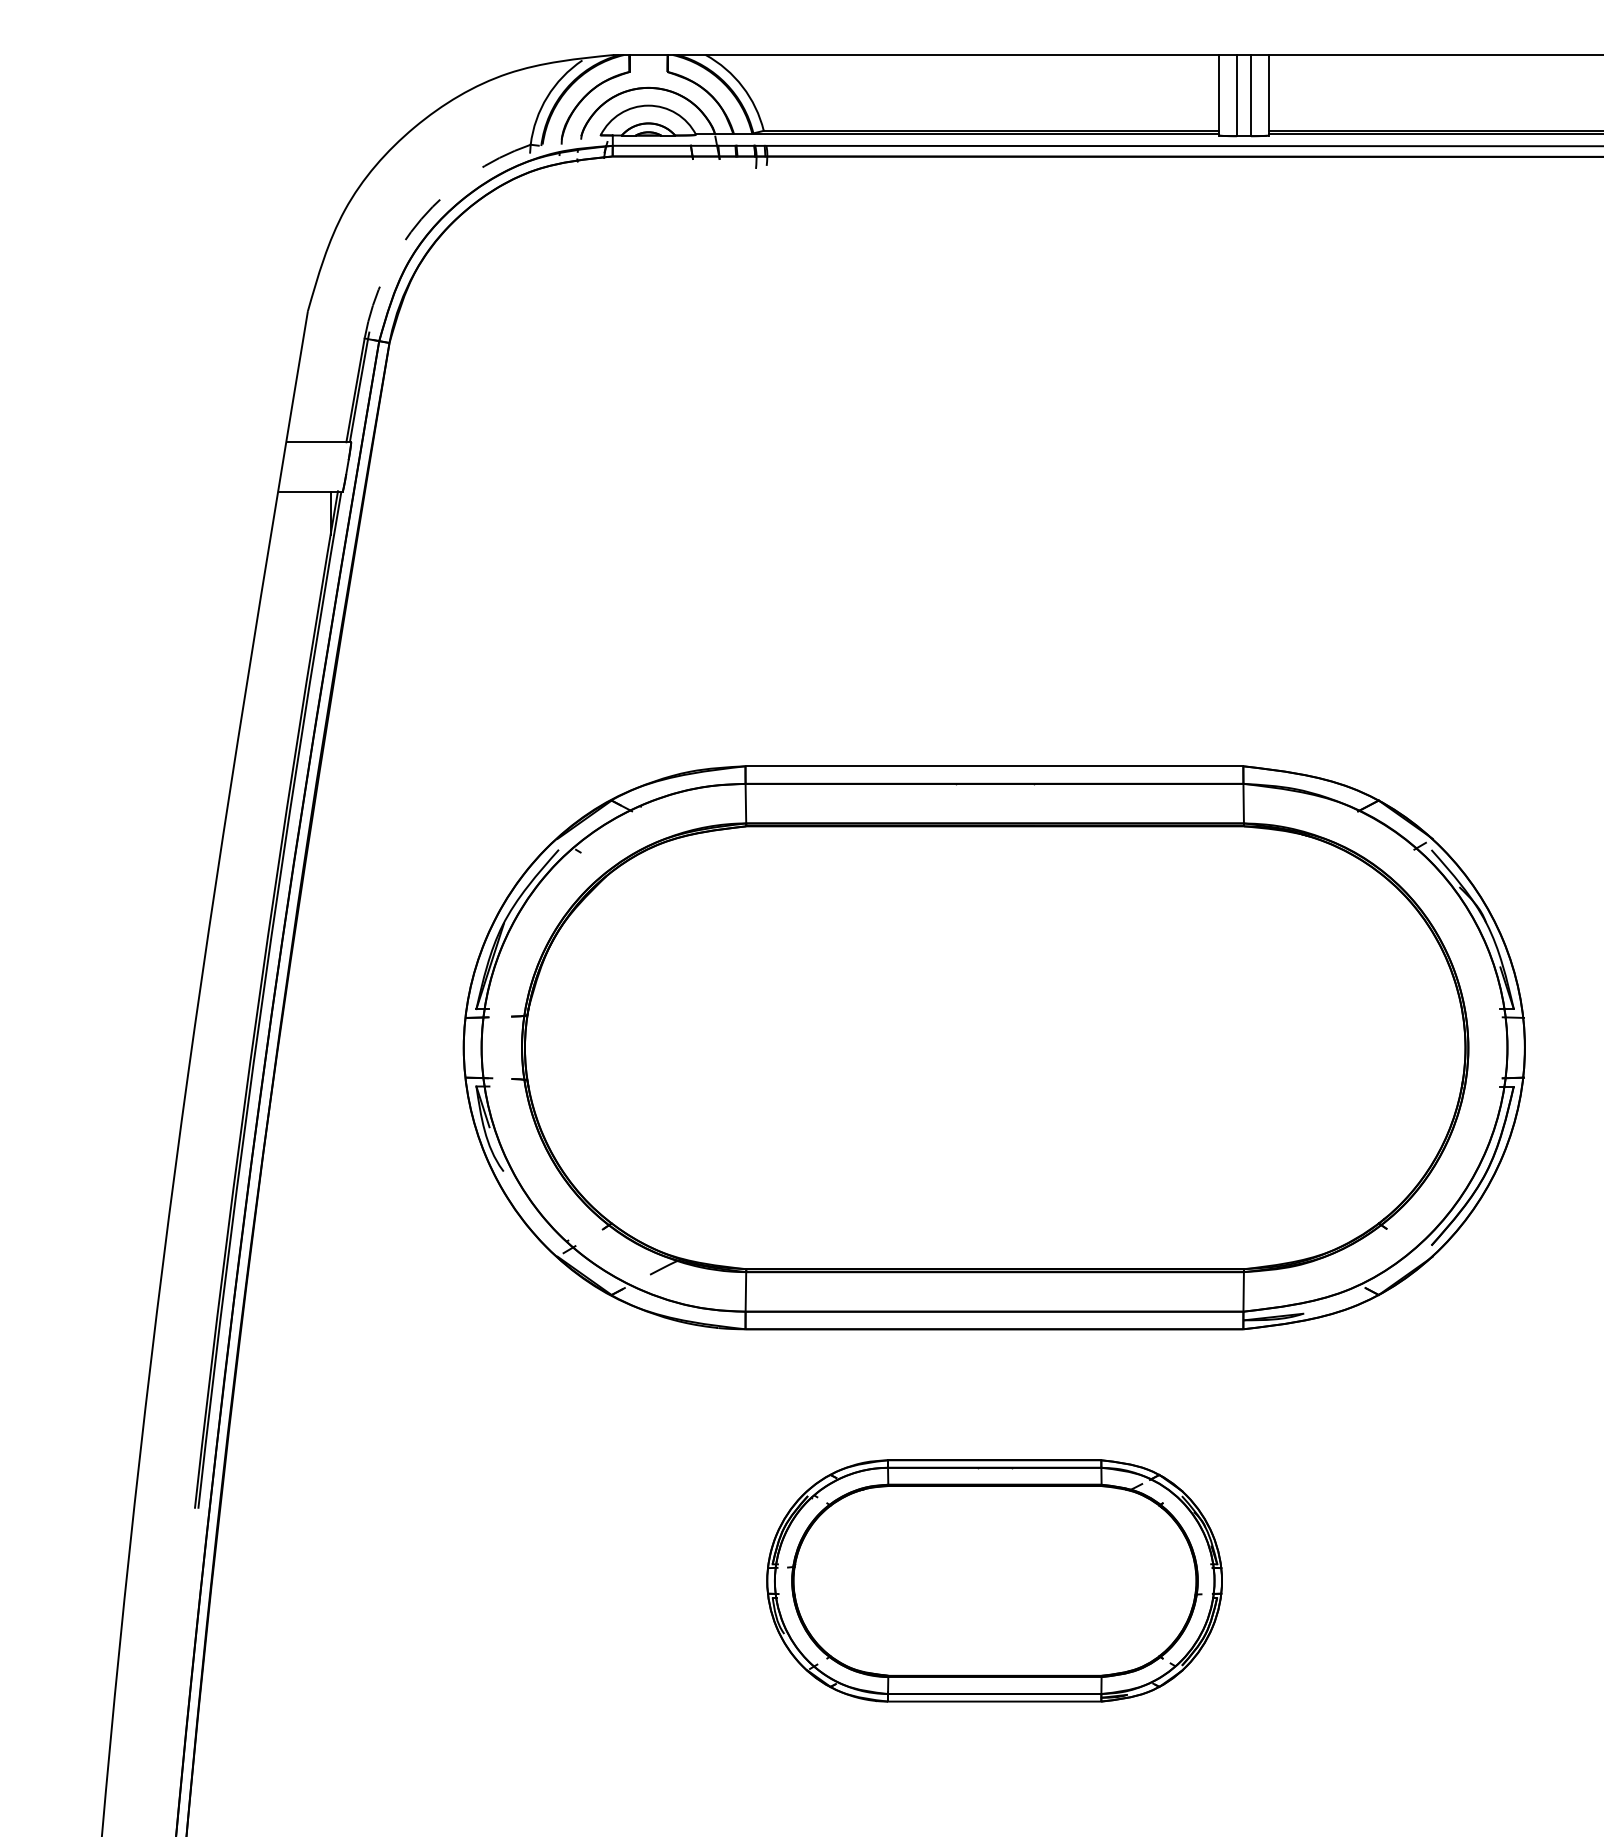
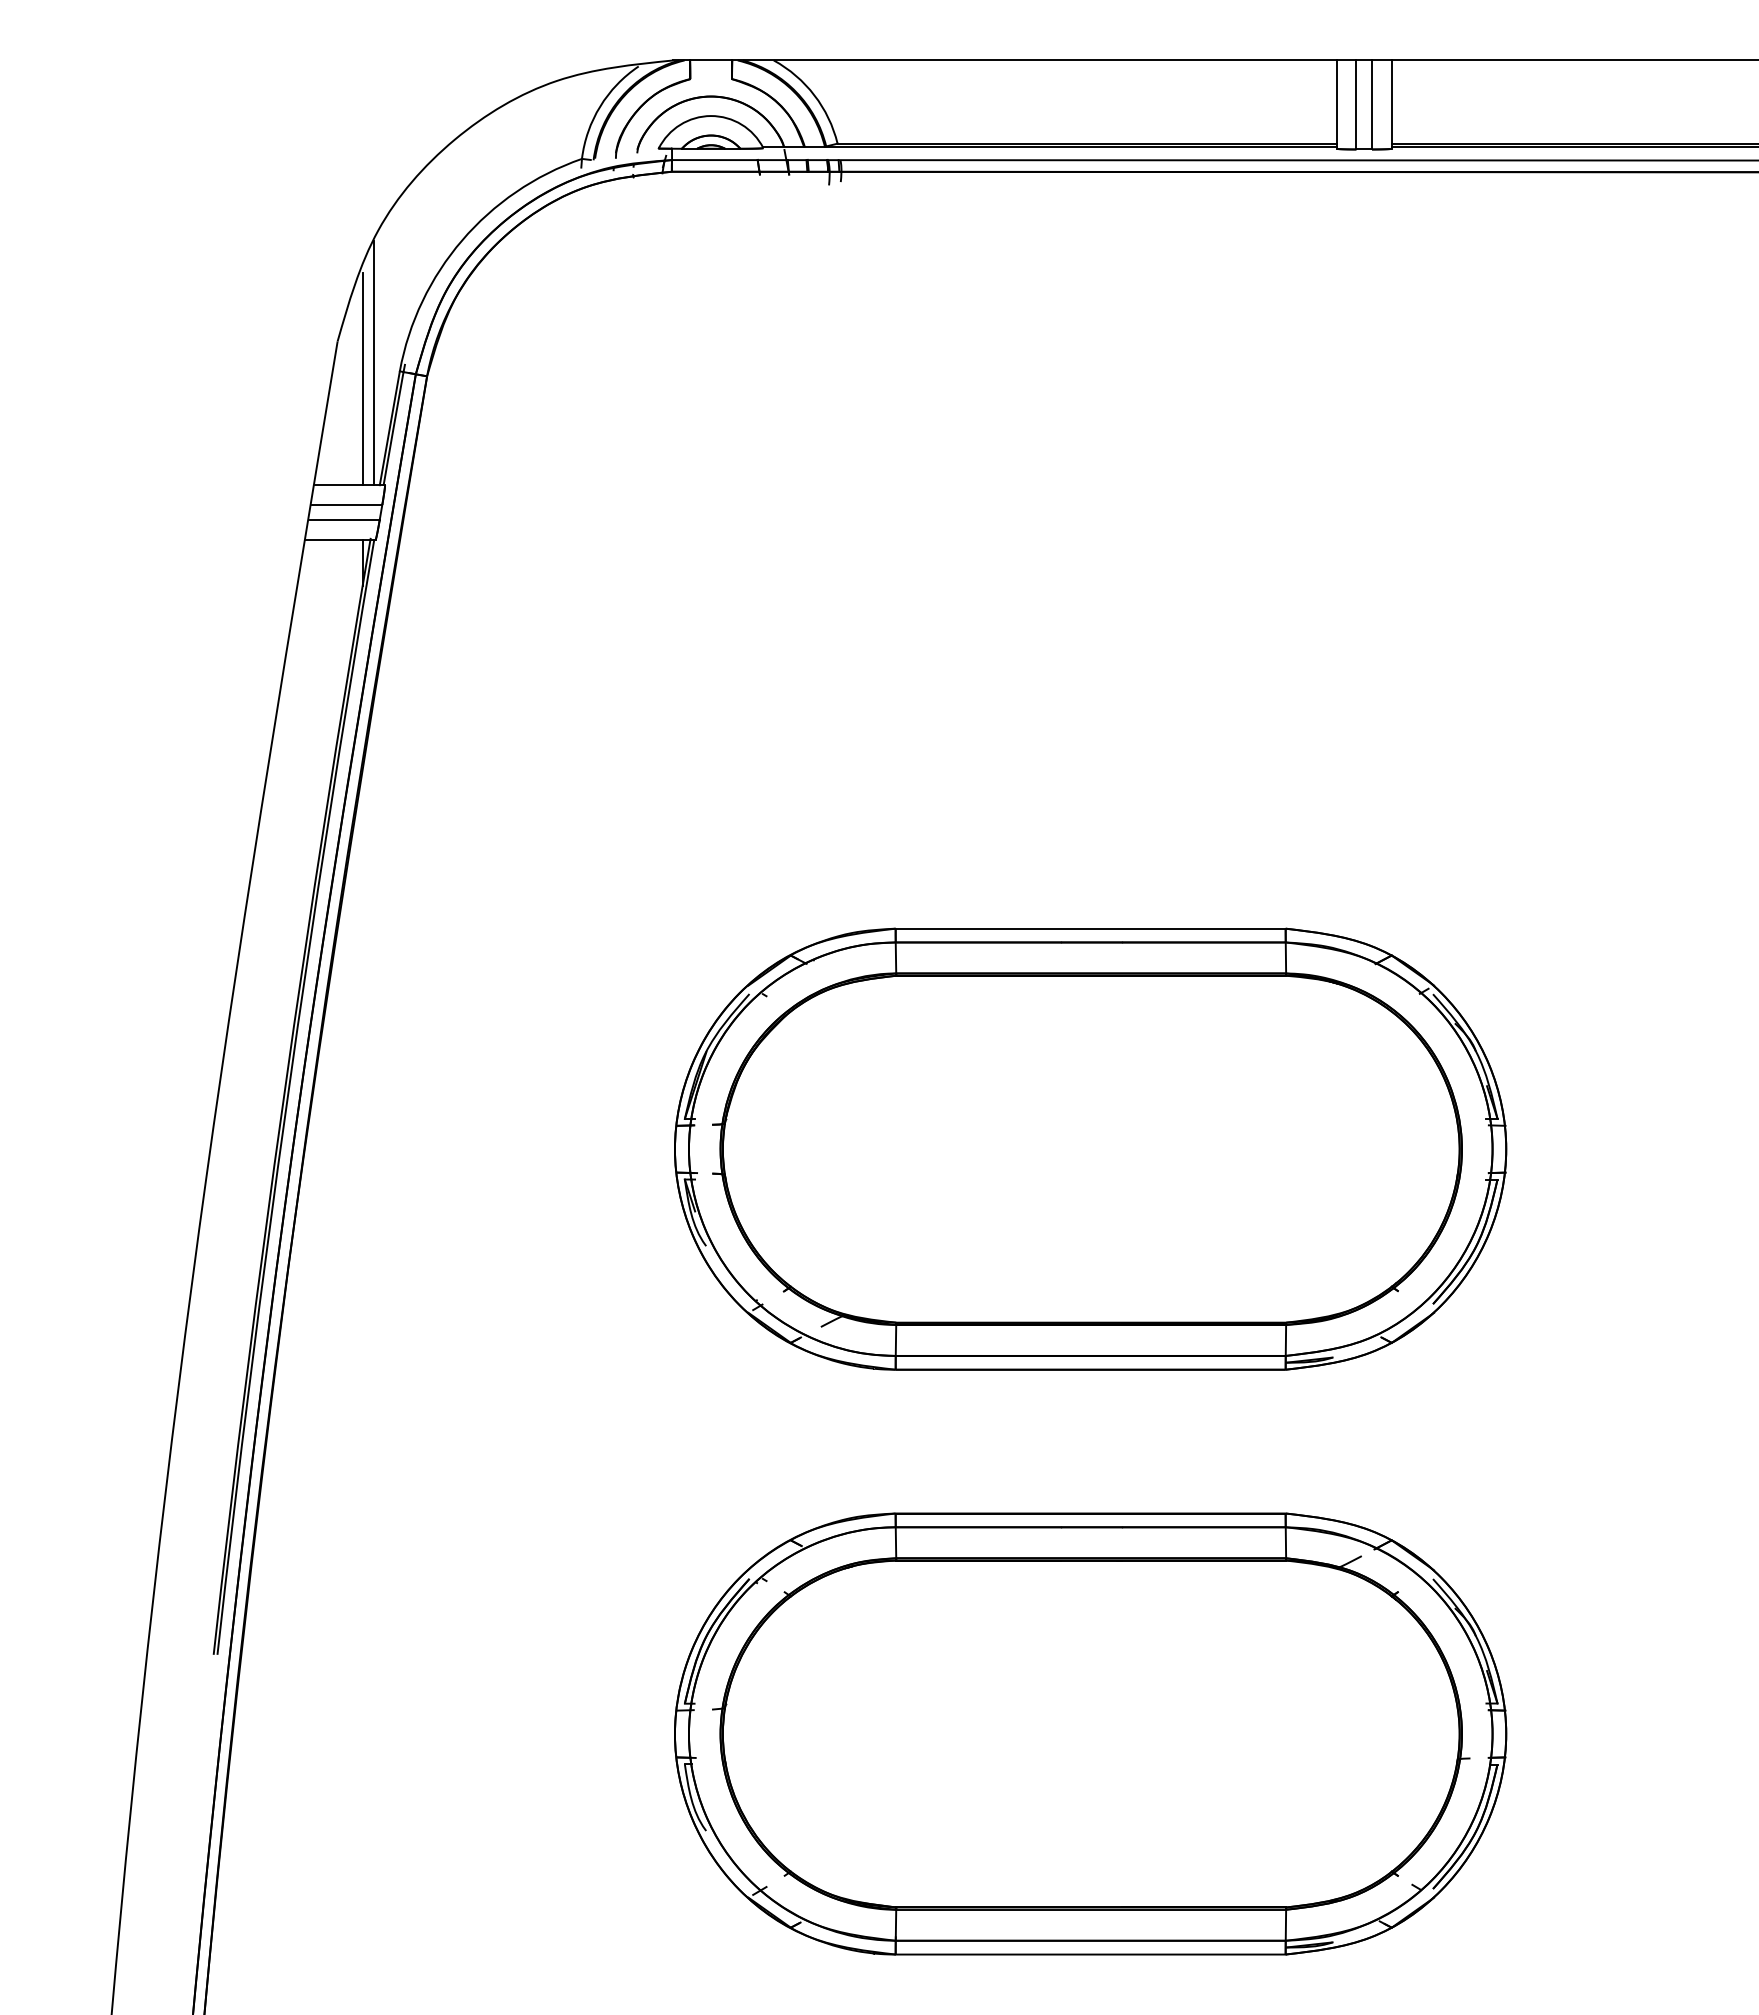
arc: (421, 219) -> (462, 240), dashed -> solid
line: (341, 331) -> (374, 363), added
line: (330, 345) -> (362, 379), added
line: (316, 459) -> (347, 504), added
line: (314, 474) -> (344, 520), added
part: (994, 1047) -> (1090, 1148), size x0.71
part: (994, 1580) -> (1090, 1733), size x1.67

